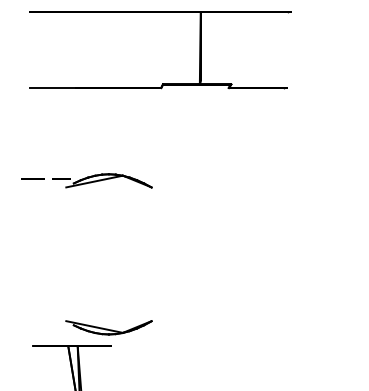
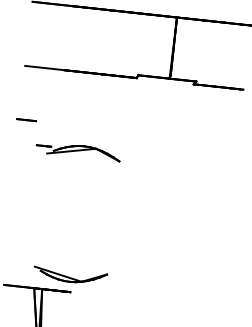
line: (32, 178) -> (26, 119), moved

